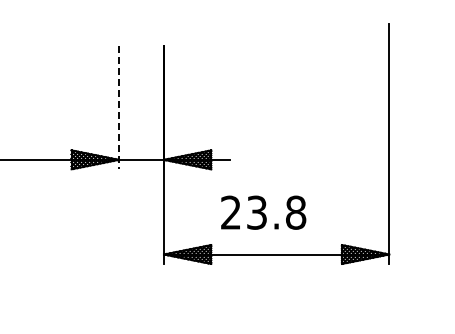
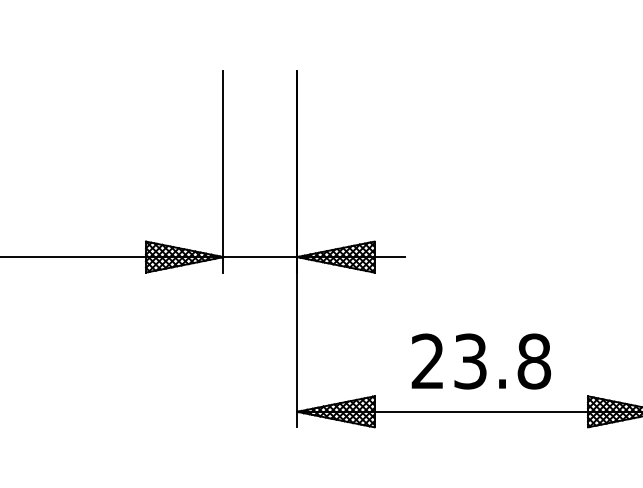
line: (118, 107) -> (222, 171), dashed -> solid
text: (263, 212) -> (481, 361), moved

